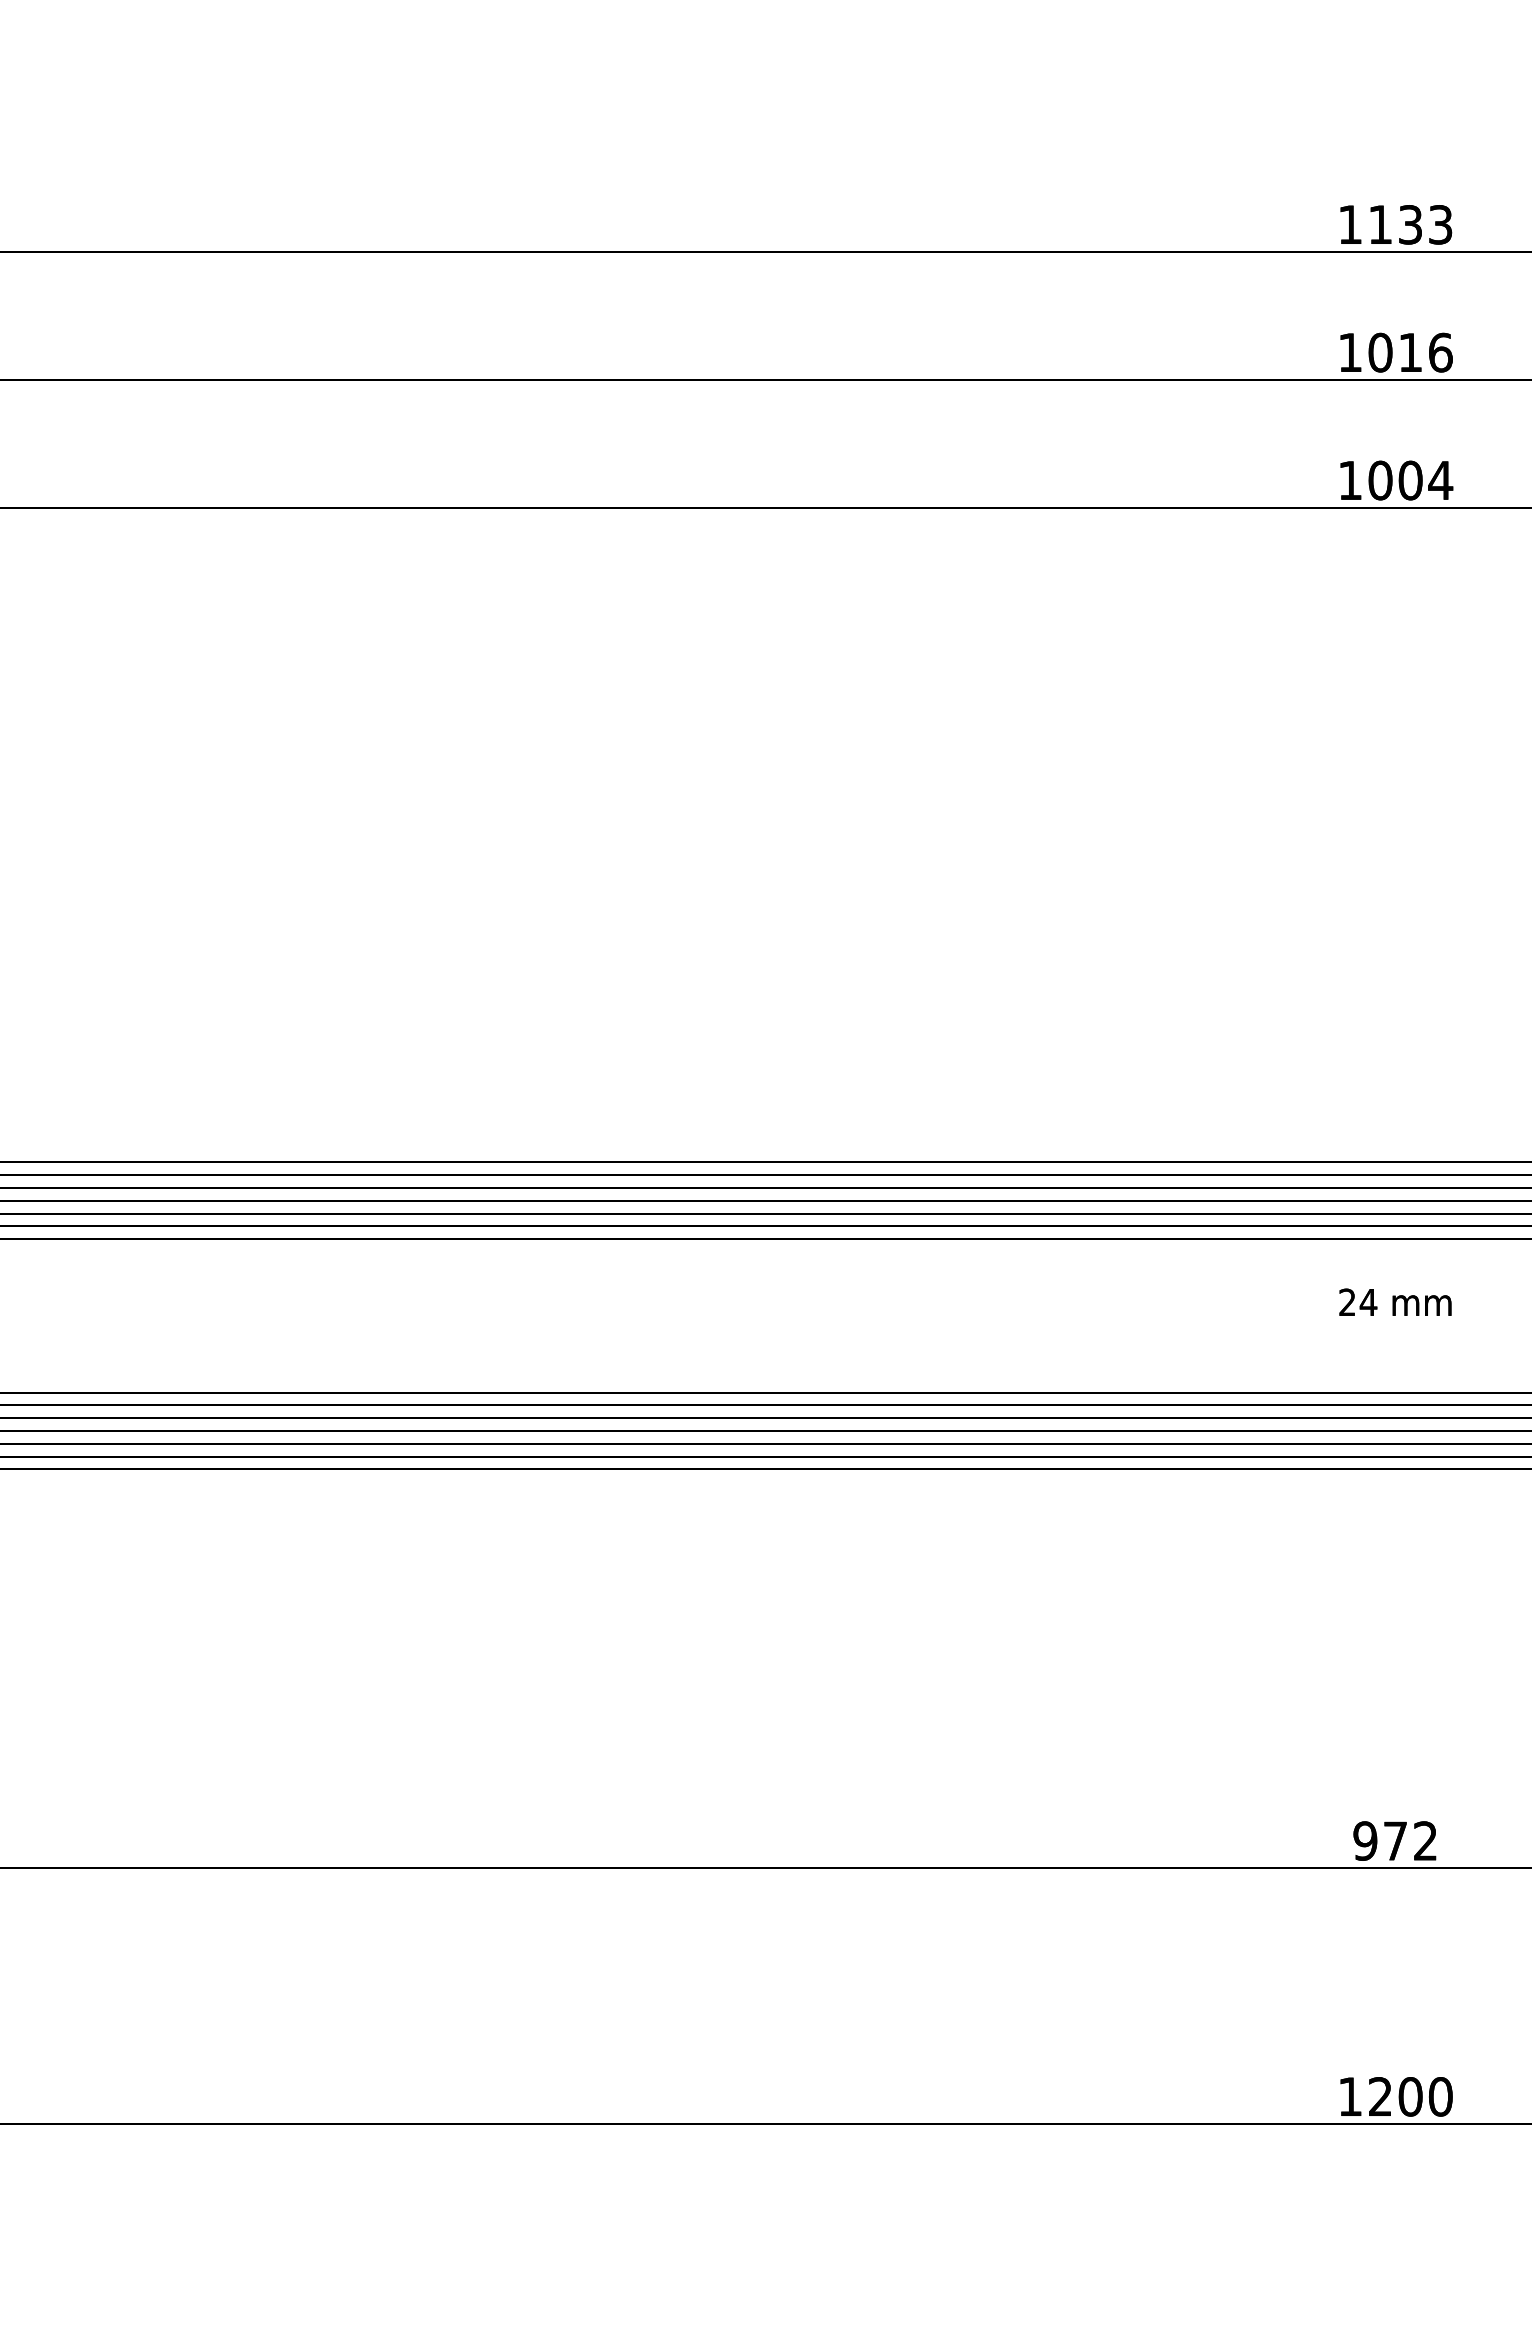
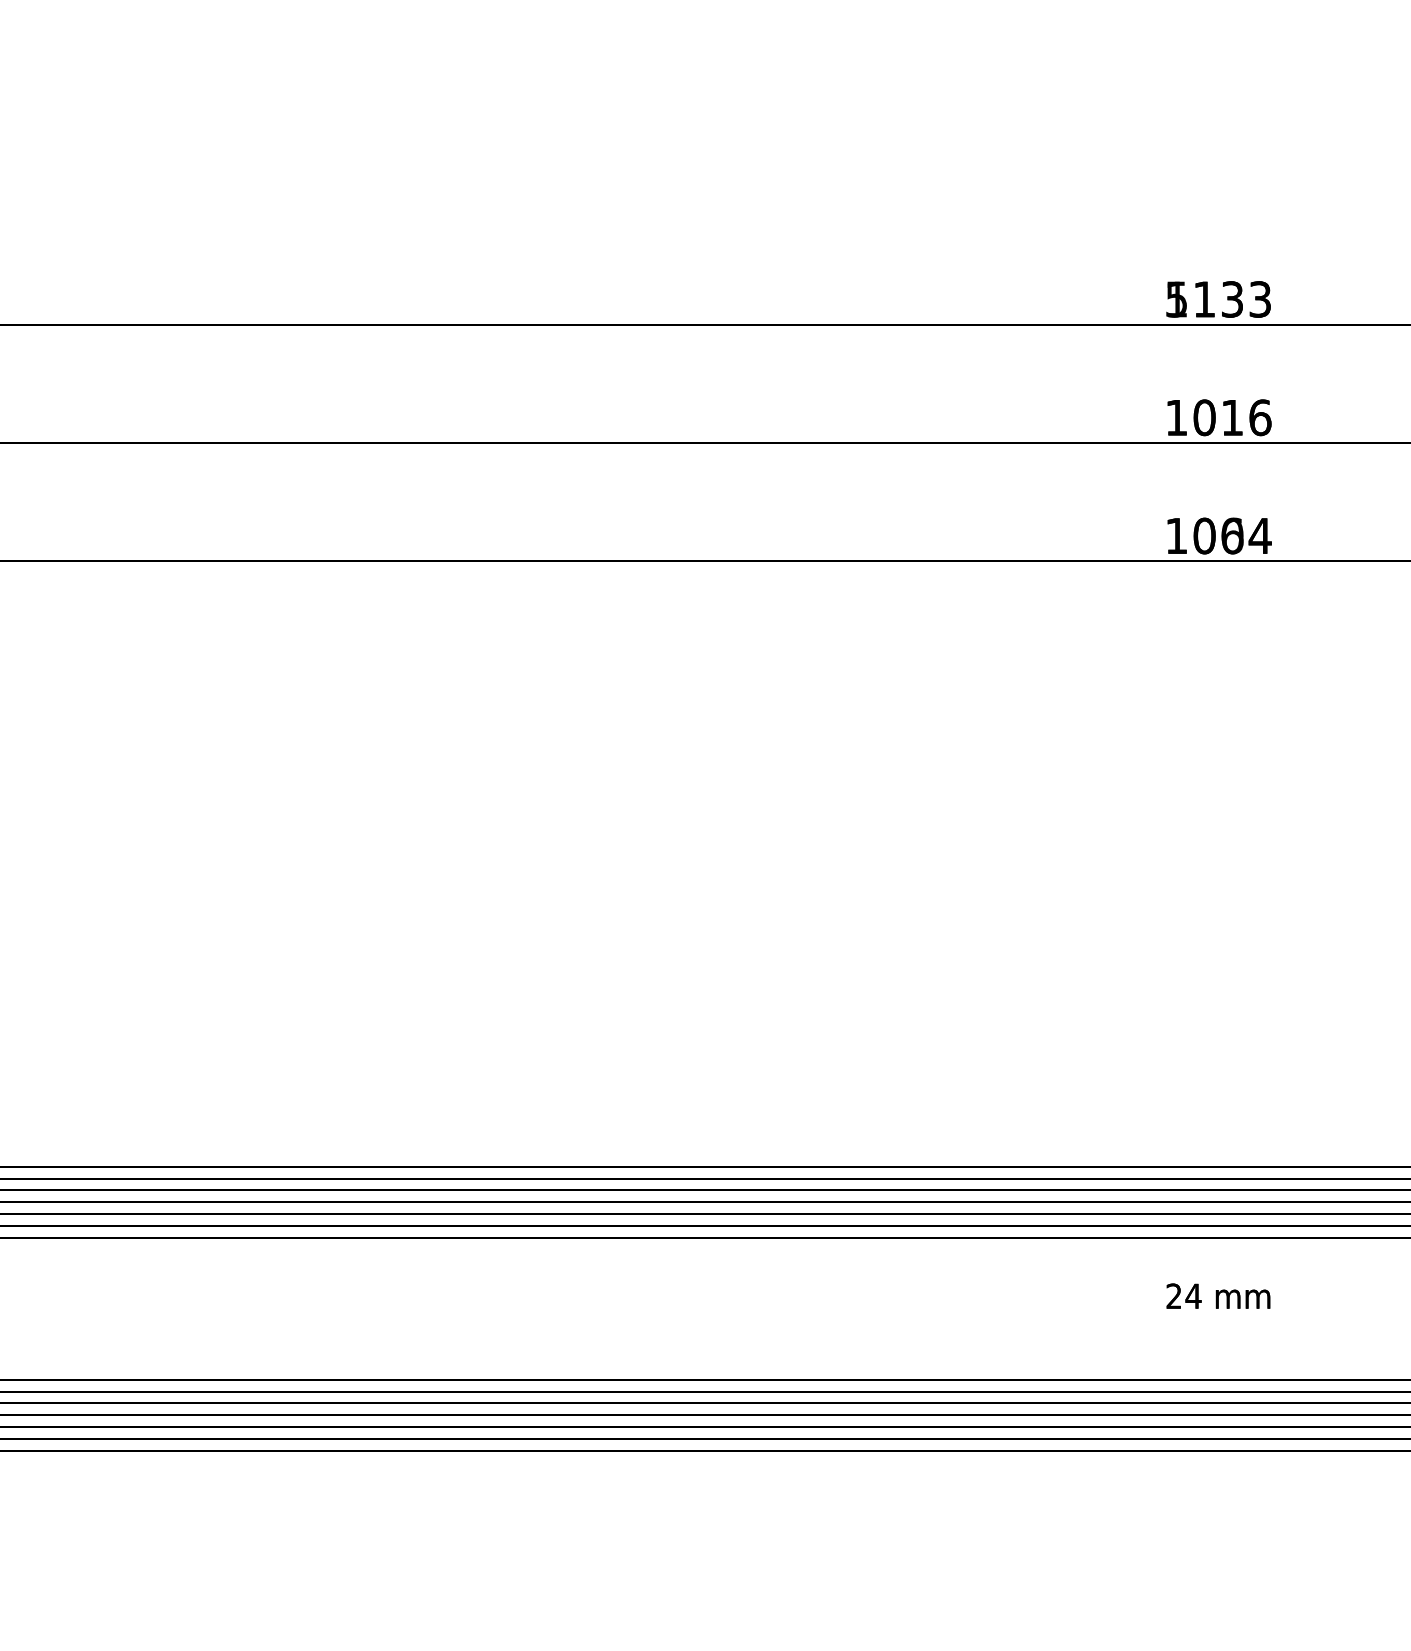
text: (1350, 224) -> (1176, 299), 1133 -> 5133
text: (1410, 480) -> (1232, 535), 1004 -> 1064

